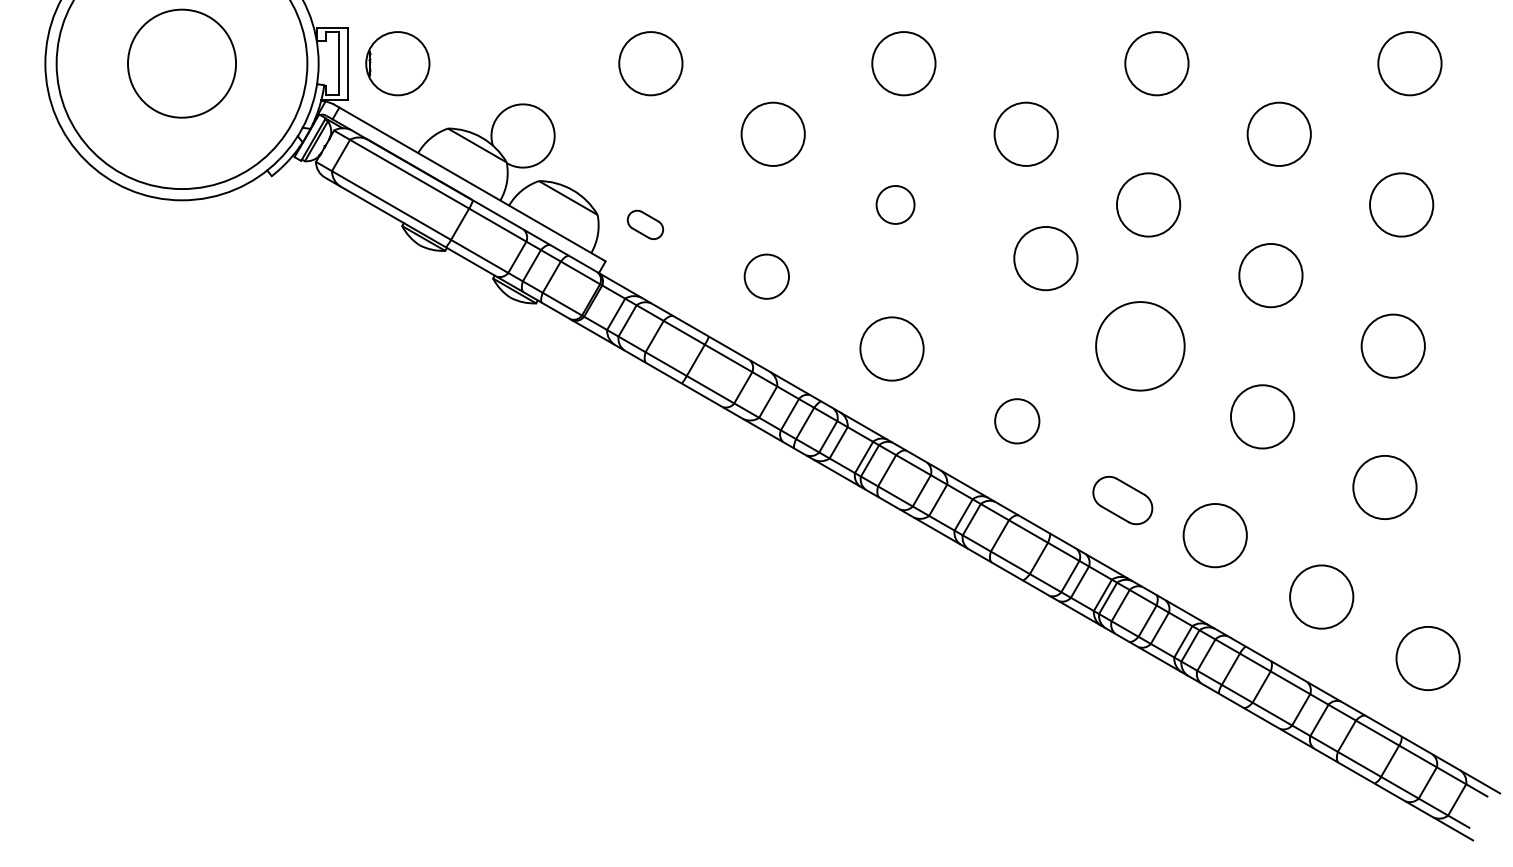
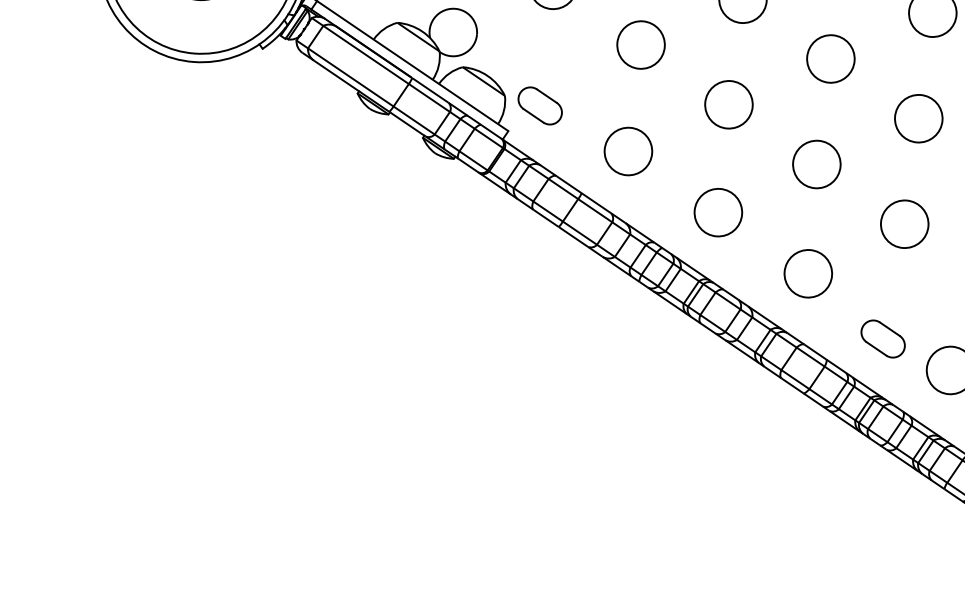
circle: (895, 204) -> (728, 104), size x1.67
part: (645, 224) -> (540, 105), size x1.67
circle: (1045, 258) -> (816, 164), moved
circle: (766, 276) -> (628, 151), size x1.43
circle: (1139, 345) -> (904, 223), size x0.71
circle: (1016, 420) -> (807, 273), size x1.43

